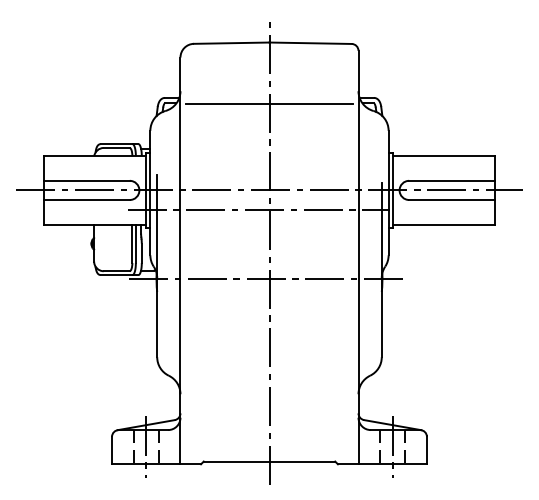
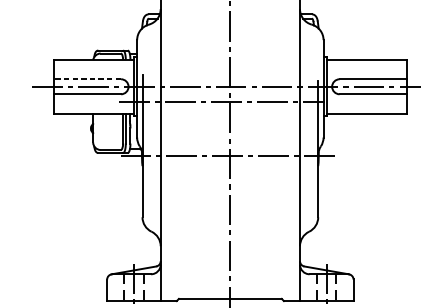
line: (269, 104) -> (230, 19), removed
line: (86, 180) -> (87, 79), solid -> dashed

